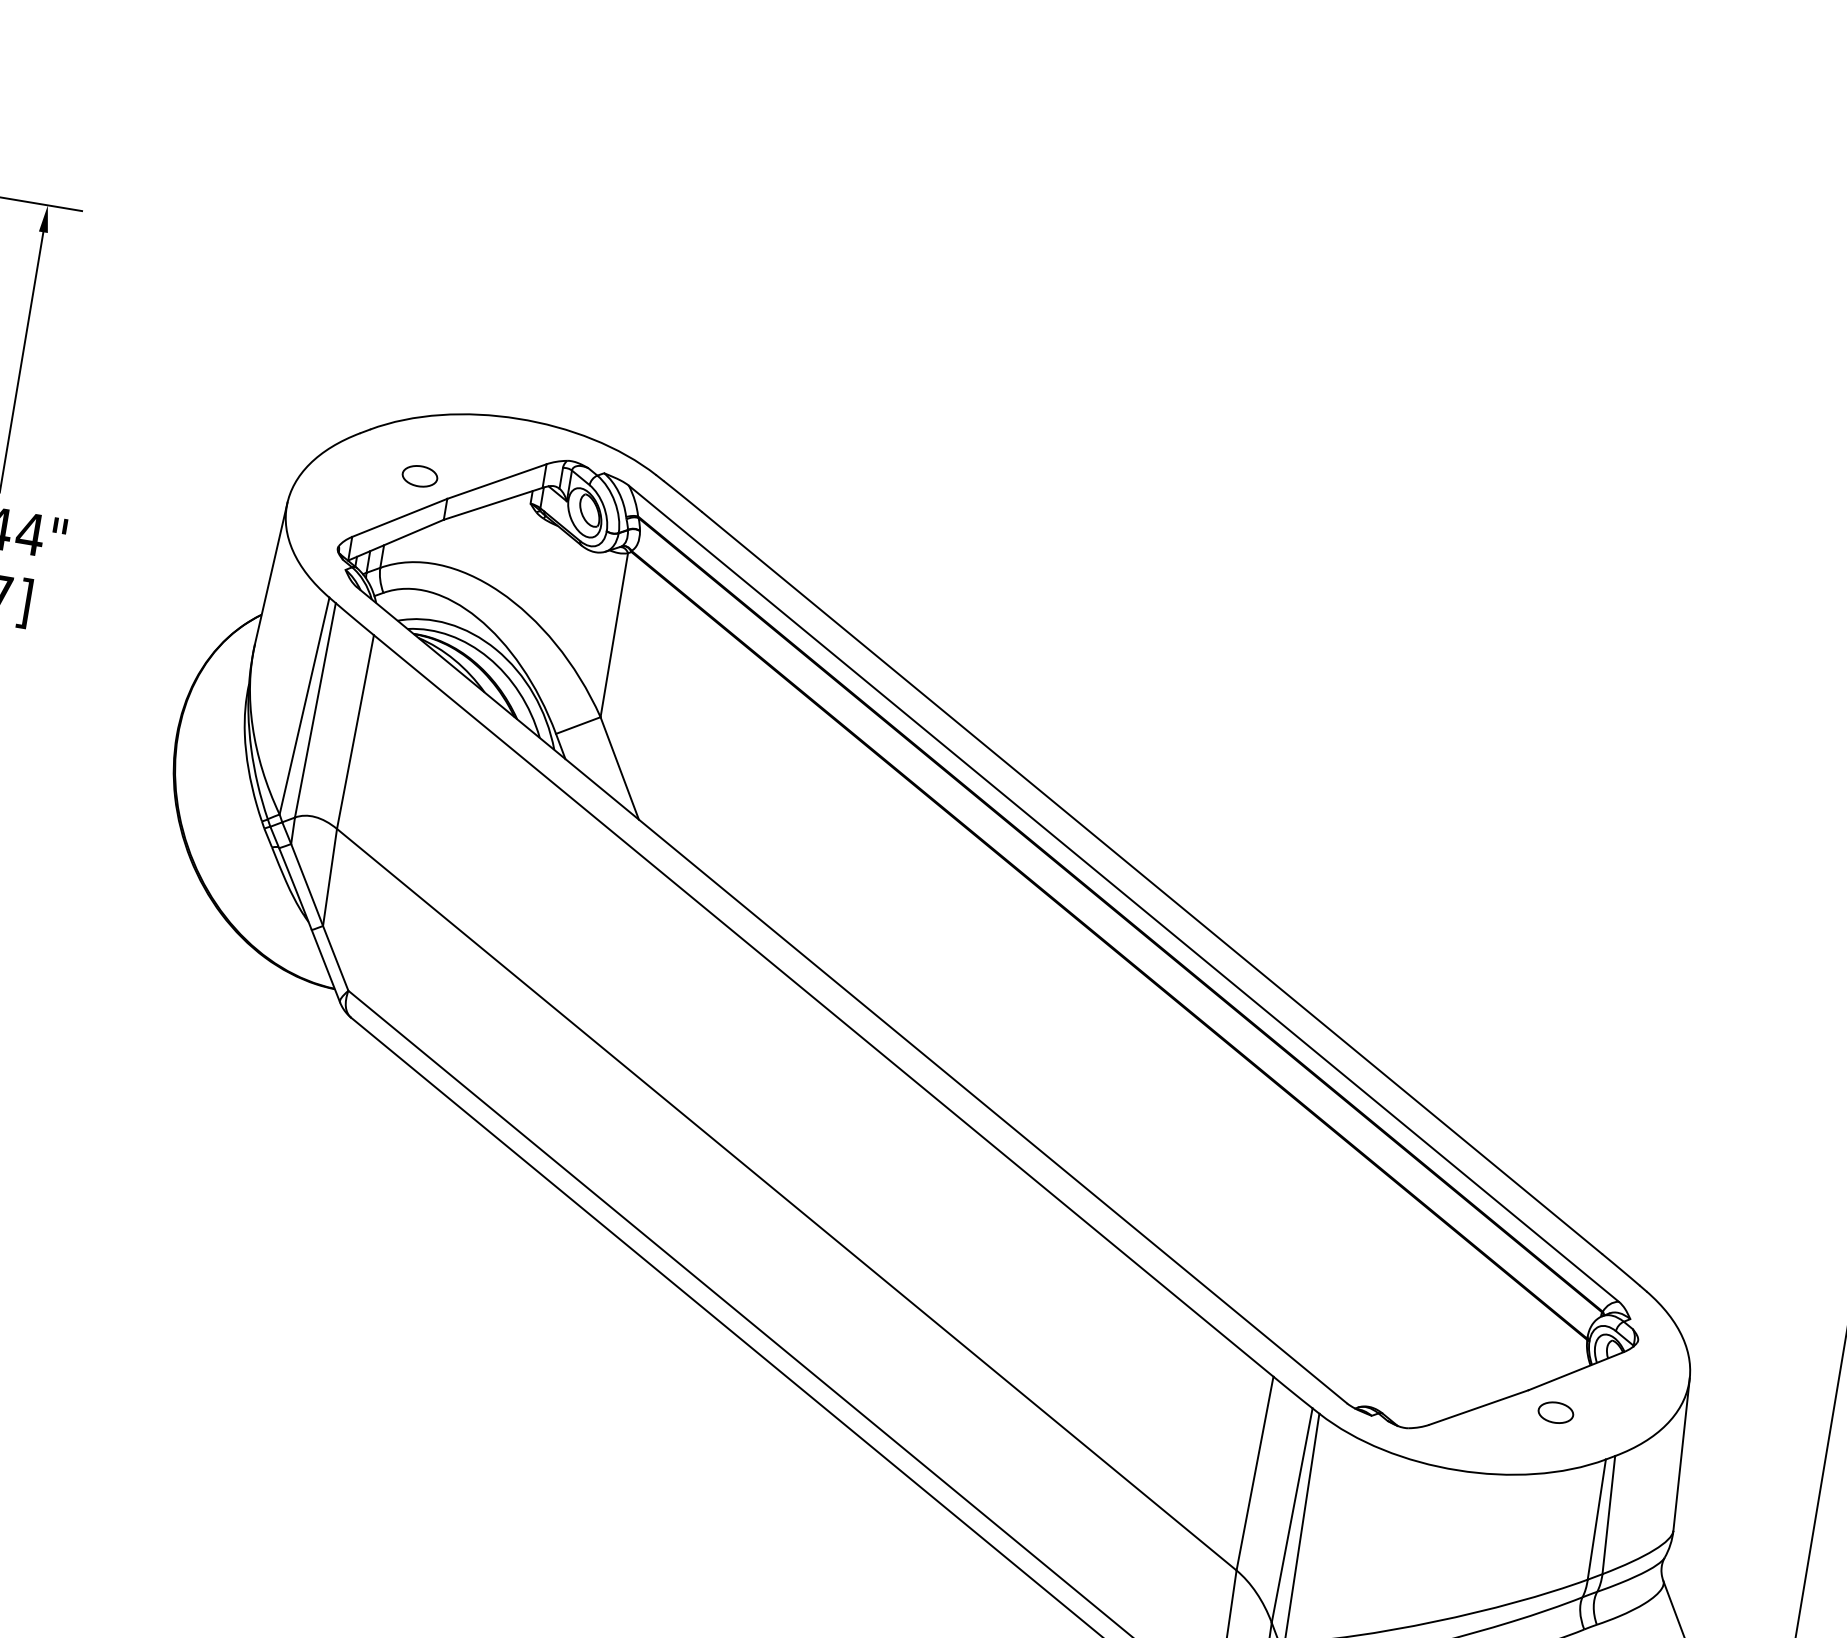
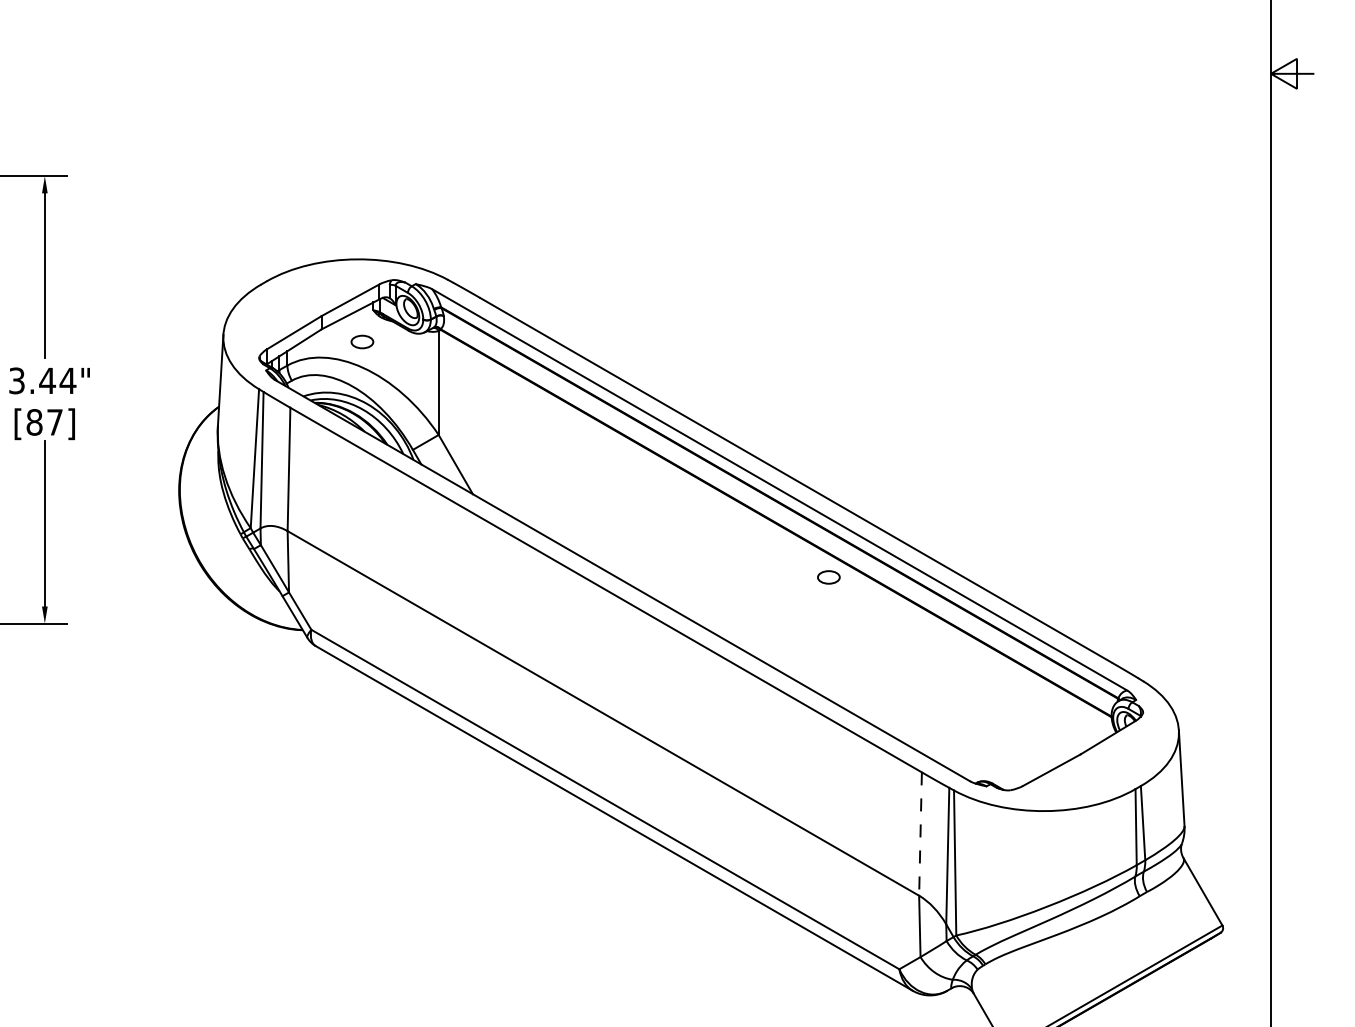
part: (420, 475) -> (362, 341), moved
part: (1555, 1412) -> (828, 577), moved
line: (1254, 1474) -> (920, 834), solid -> dashed

